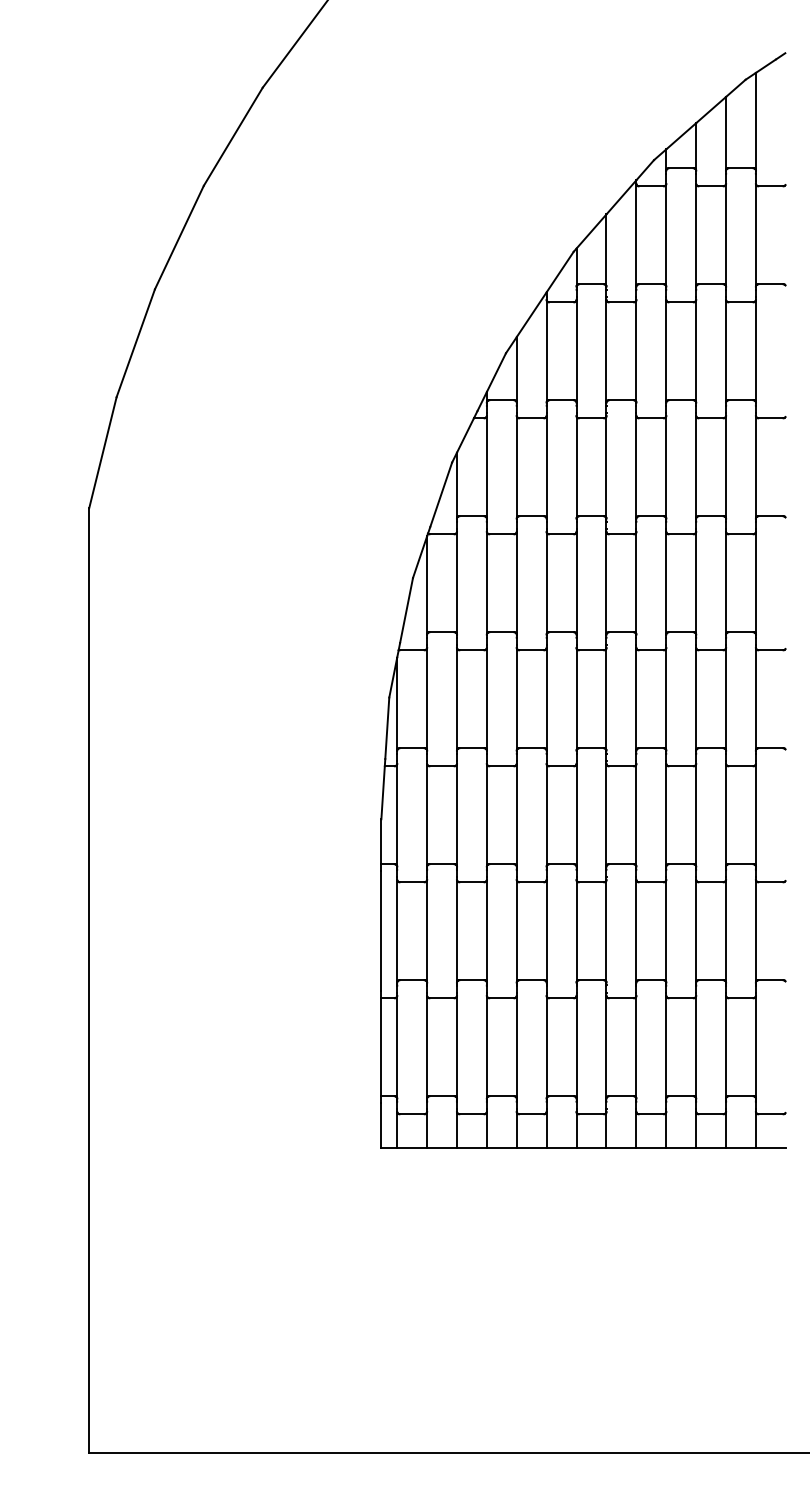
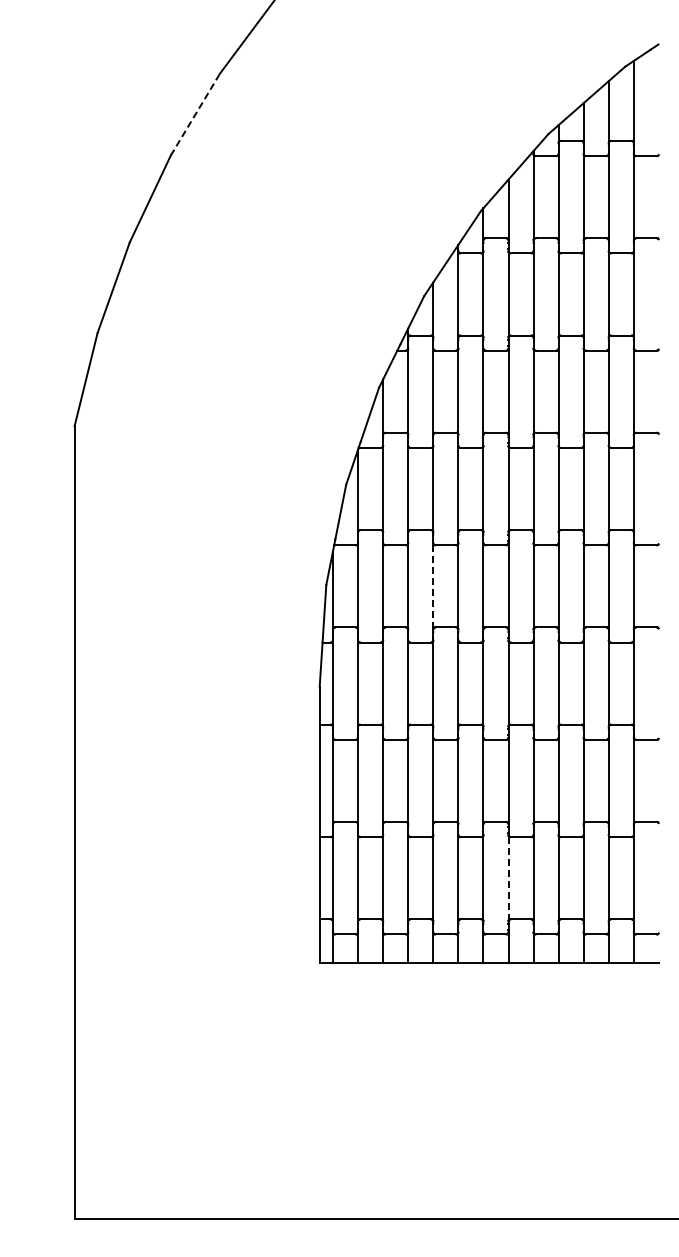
line: (233, 136) -> (195, 114), solid -> dashed
line: (517, 698) -> (433, 585), solid -> dashed
line: (606, 1046) -> (508, 877), solid -> dashed

